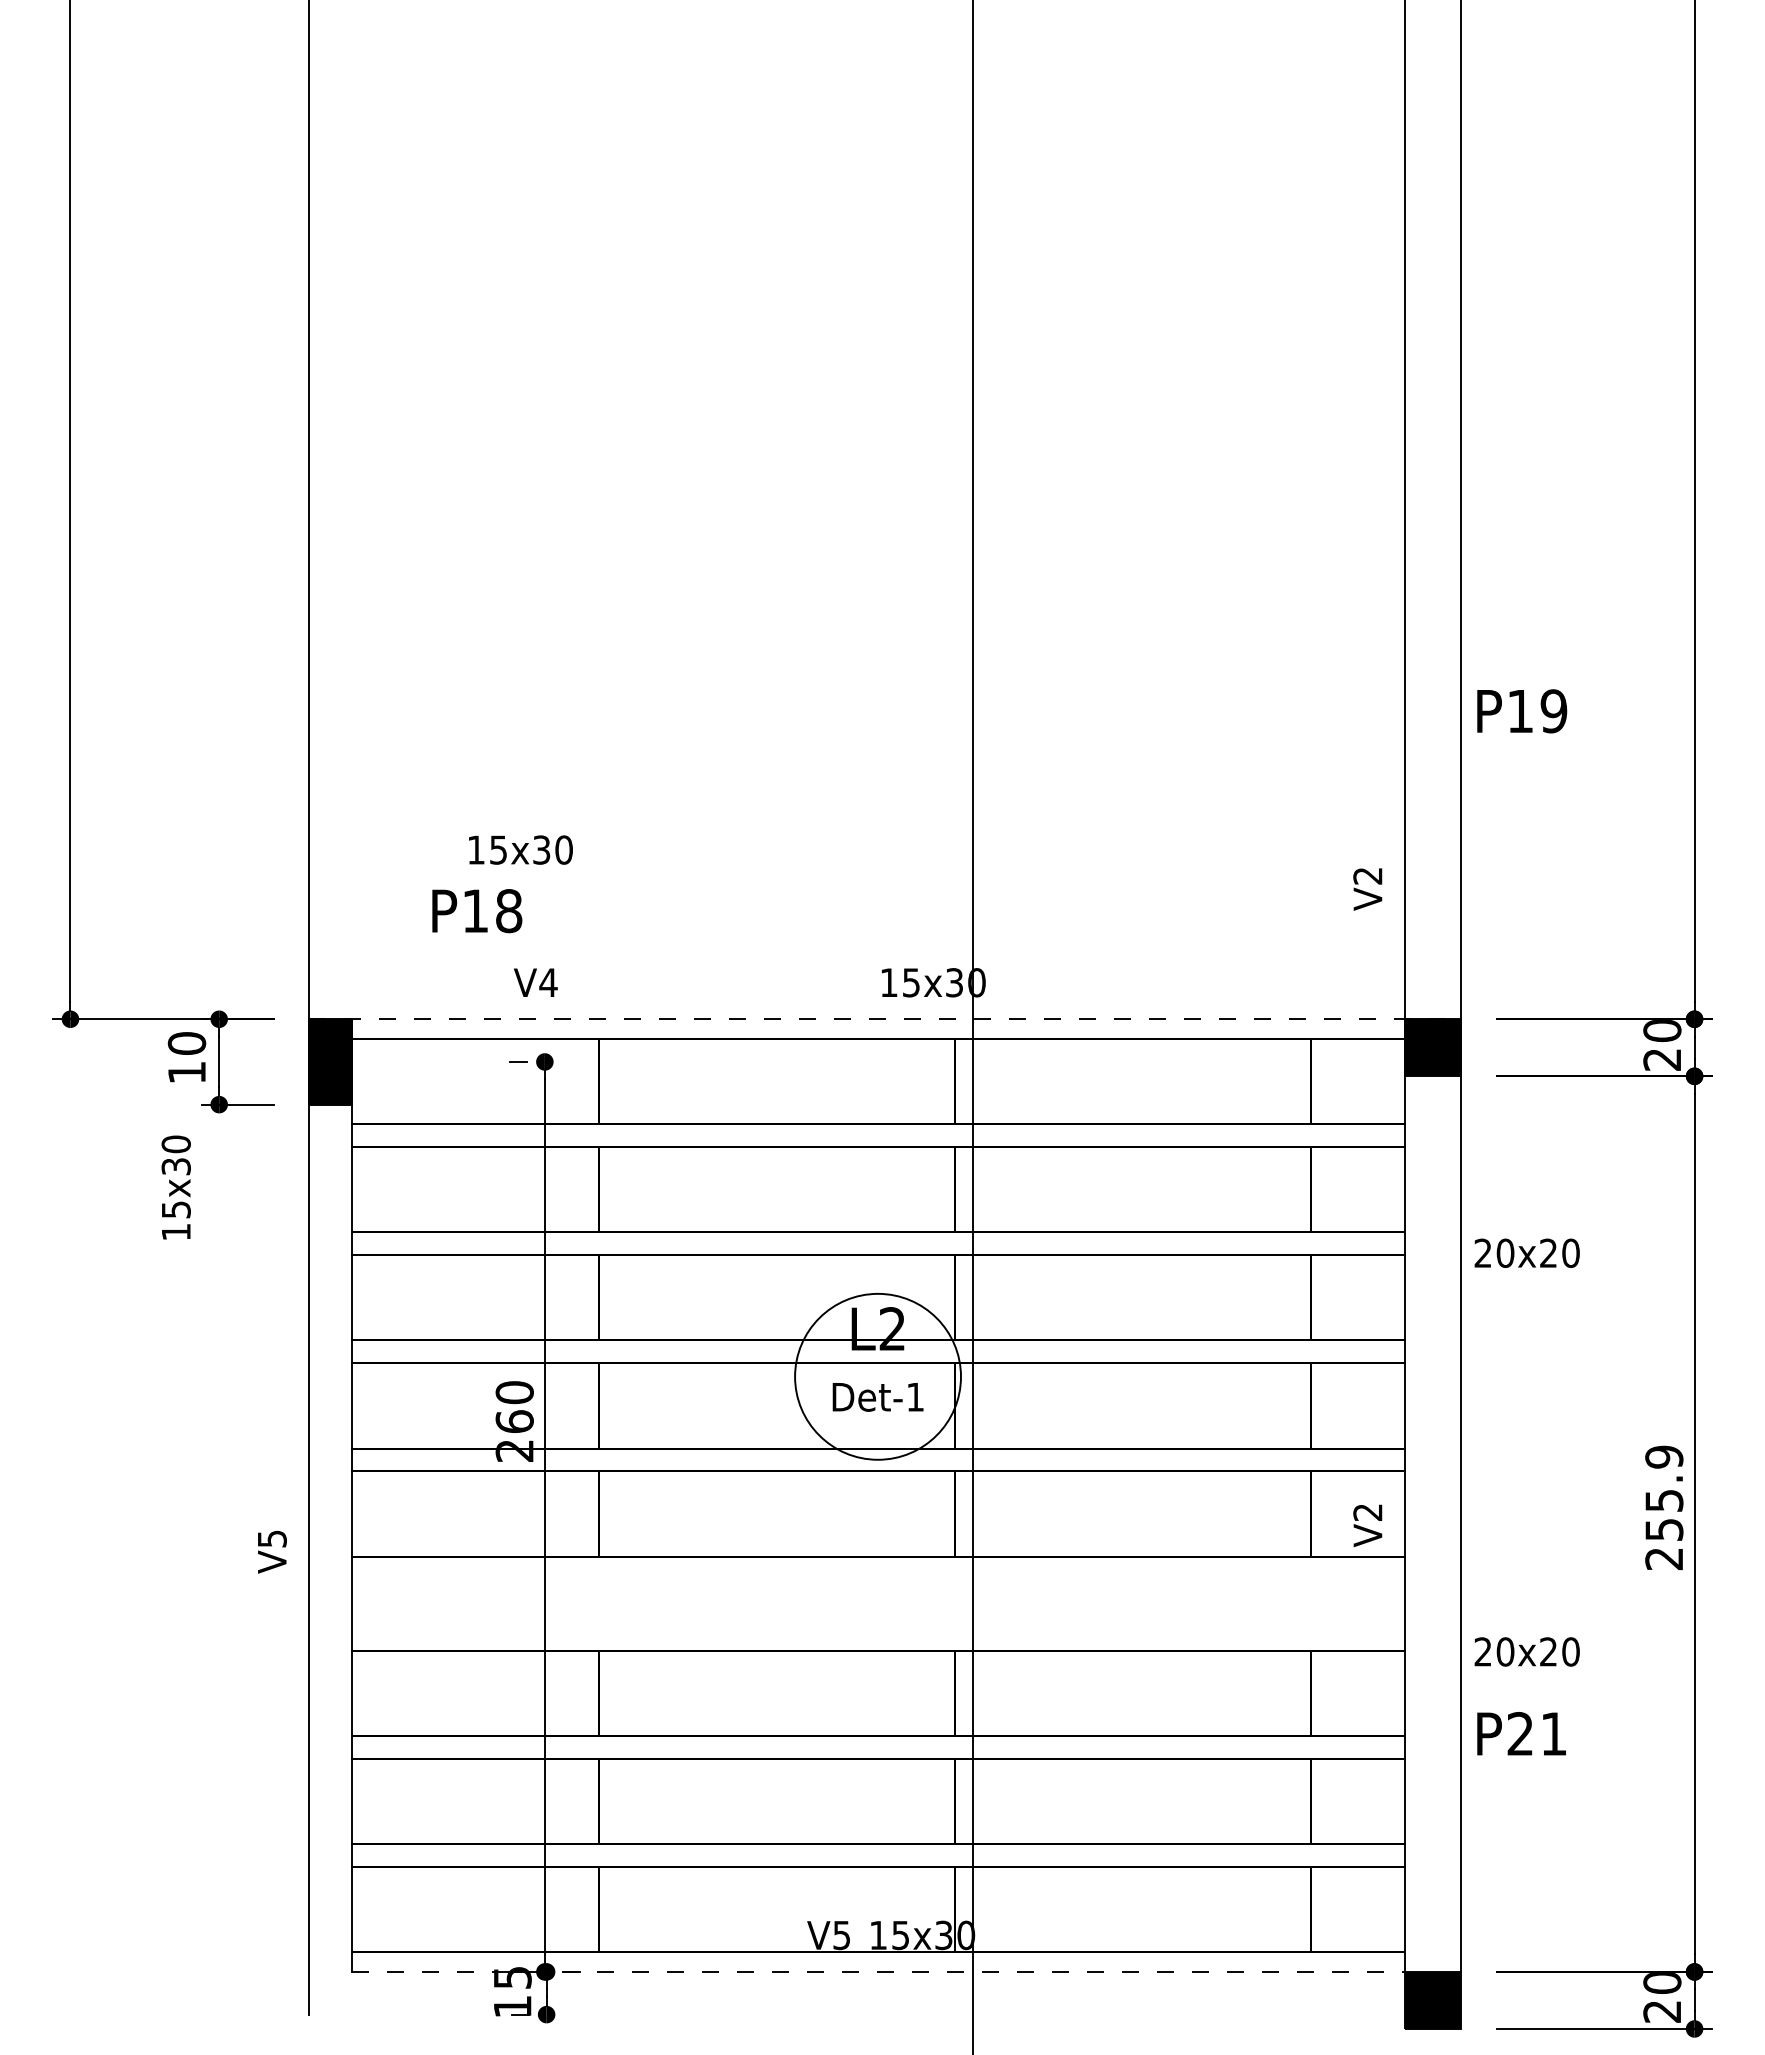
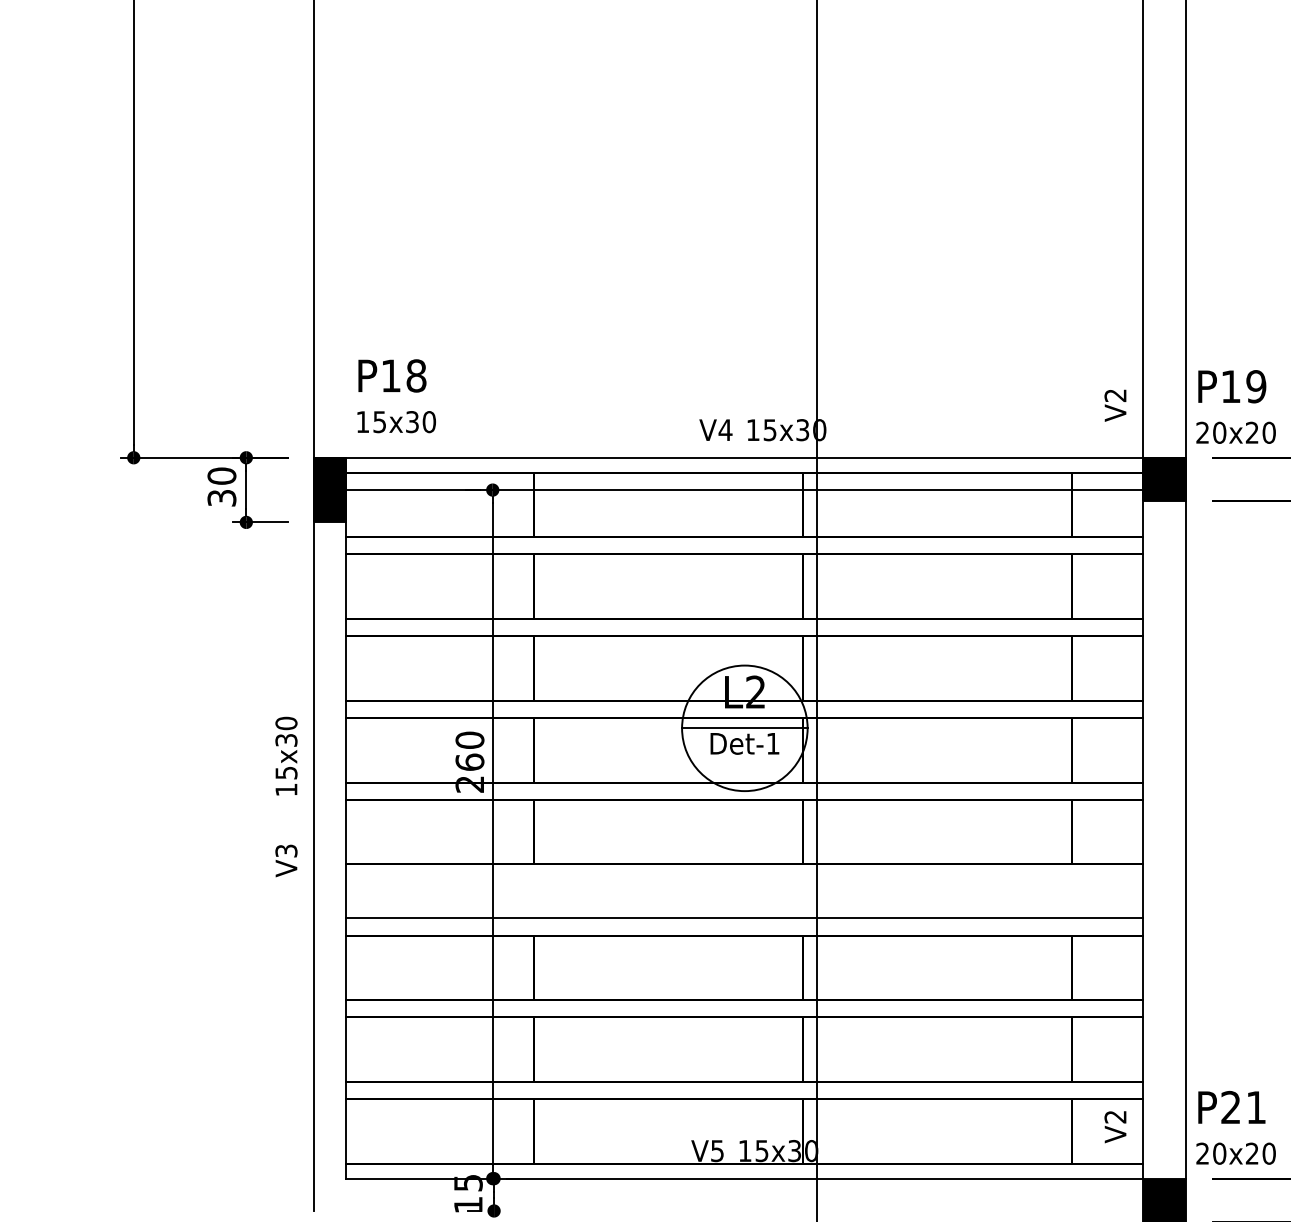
text: (1522, 711) -> (1232, 386), moved
text: (520, 849) -> (396, 421), moved
text: (1367, 889) -> (1115, 405), moved
text: (477, 911) -> (392, 376), moved
text: (535, 982) -> (715, 429), moved
line: (885, 1019) -> (750, 457), dashed -> solid
line: (877, 1062) -> (744, 490), added
text: (186, 1072) -> (221, 498), 10 -> 30
text: (175, 1187) -> (285, 756), moved
text: (1526, 1252) -> (1235, 432), moved
line: (878, 1376) -> (745, 728), added
text: (1367, 1525) -> (1115, 1126), moved
text: (271, 1538) -> (285, 850), V5 -> V3
line: (877, 1627) -> (744, 918), added
text: (1526, 1651) -> (1235, 1153), moved
text: (1521, 1733) -> (1231, 1107), moved
line: (878, 1972) -> (745, 1179), dashed -> solid

